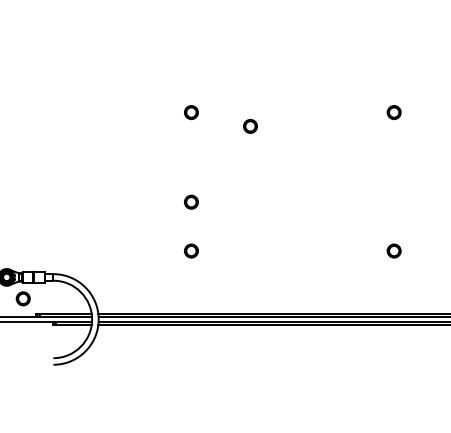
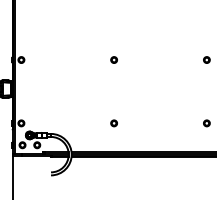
part: (249, 126) -> (140, 66), removed
part: (190, 201) -> (113, 100), removed

